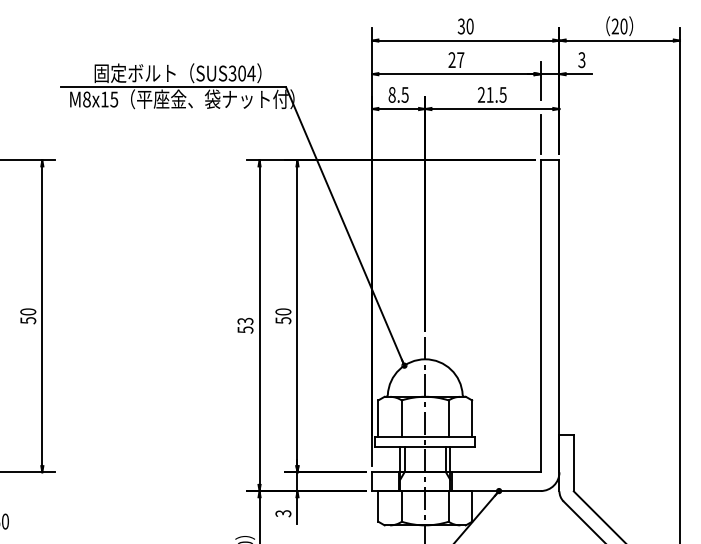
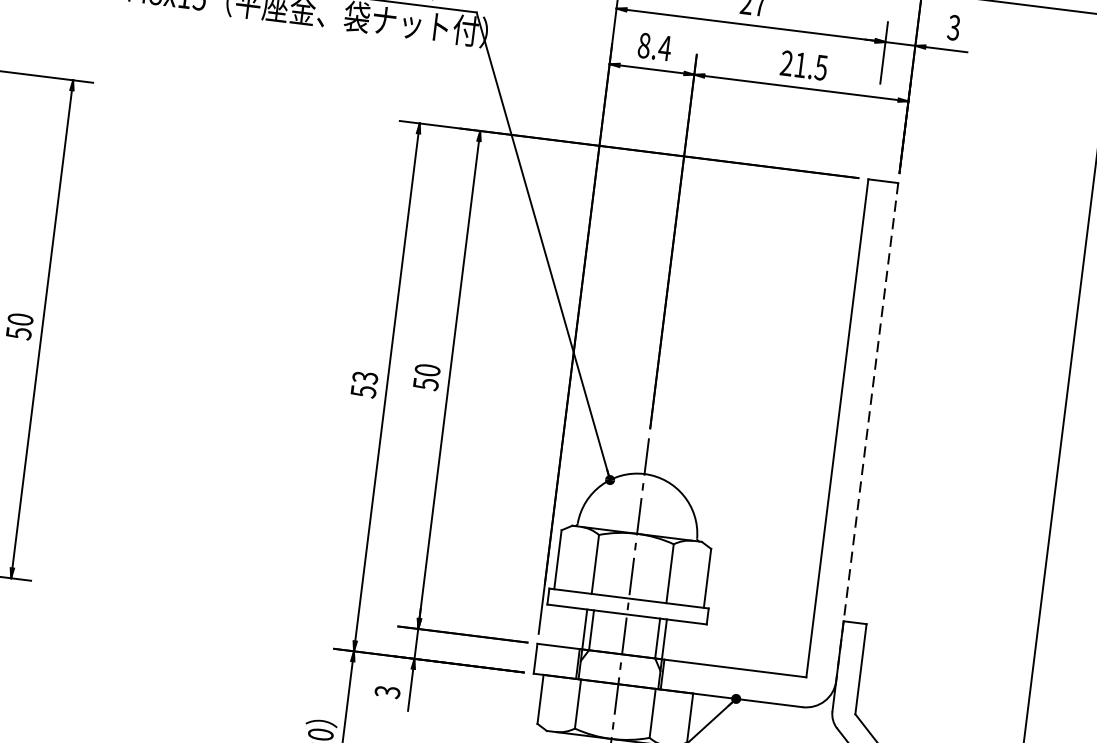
text: (404, 94) -> (664, 47), 8.5 -> 8.4
line: (540, 133) -> (873, 136), removed
line: (559, 316) -> (867, 432), solid -> dashed

